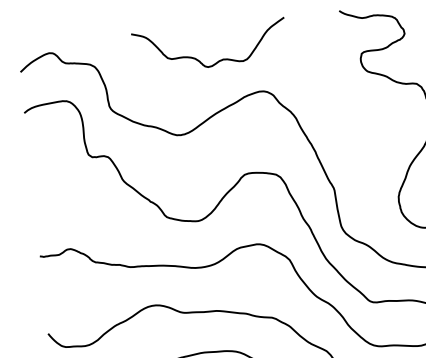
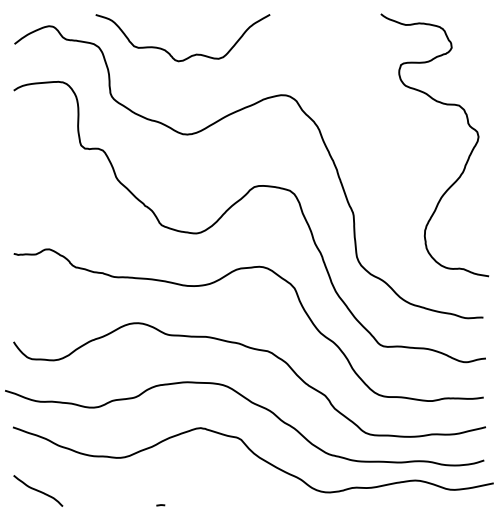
curve: (218, 60) -> (190, 55), moved

